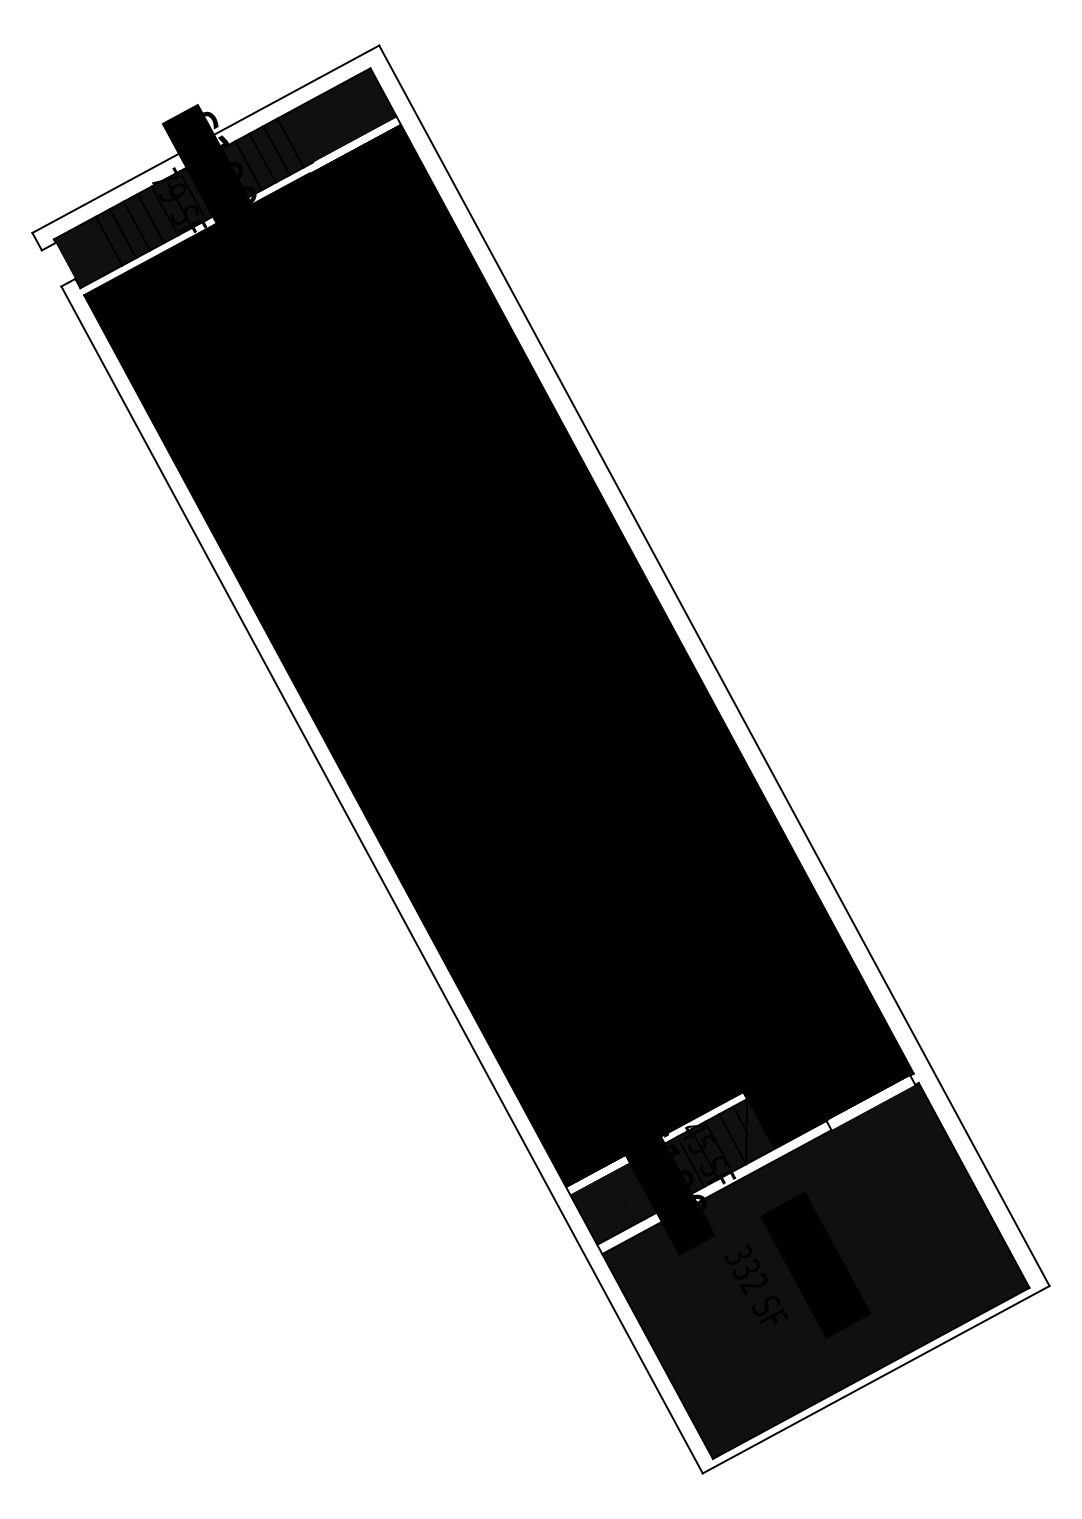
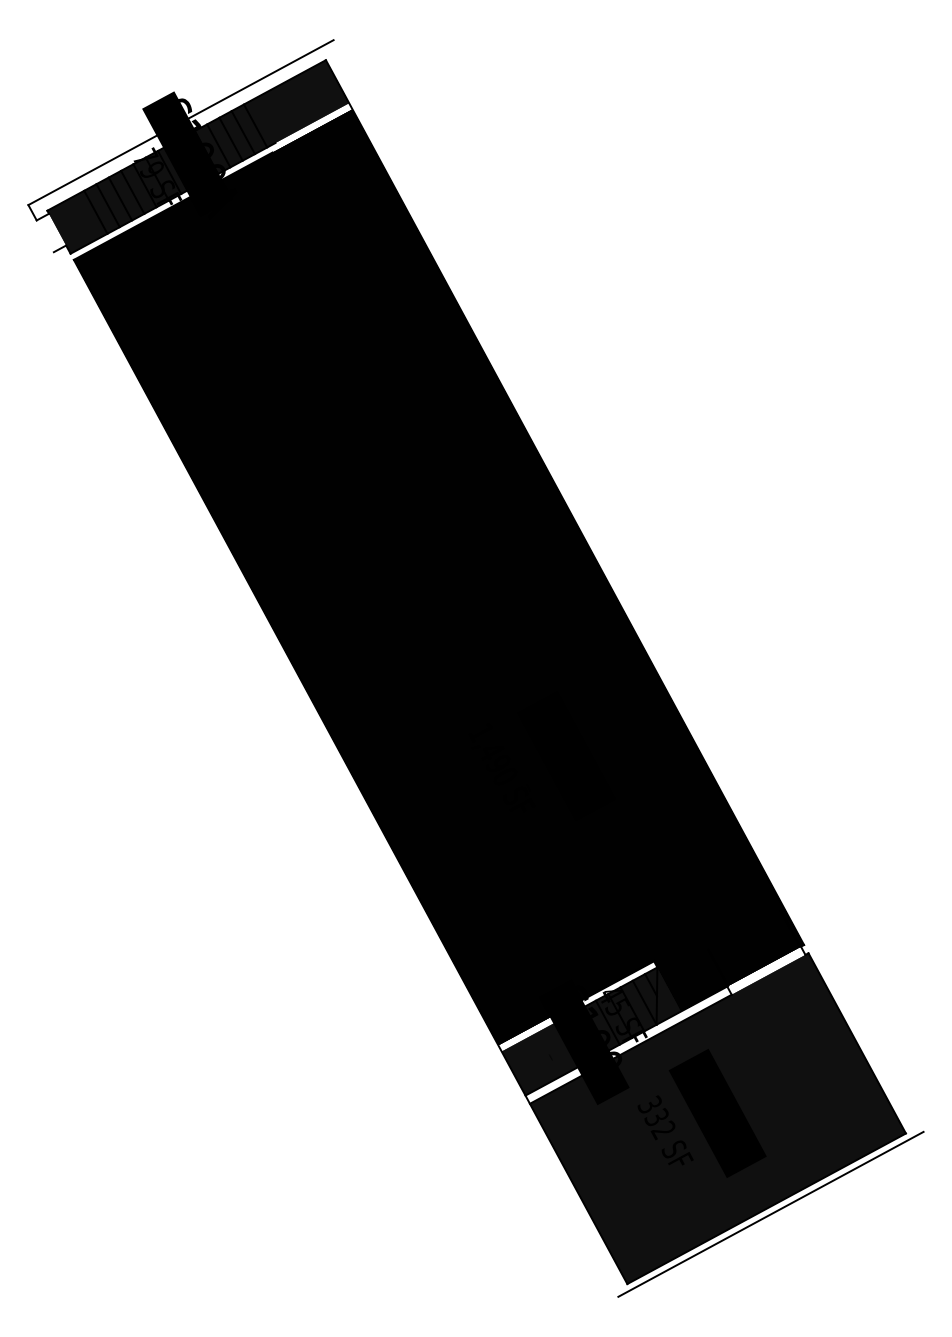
line: (714, 665) -> (628, 585), removed
line: (381, 879) -> (335, 774), removed

